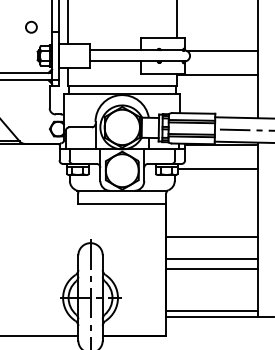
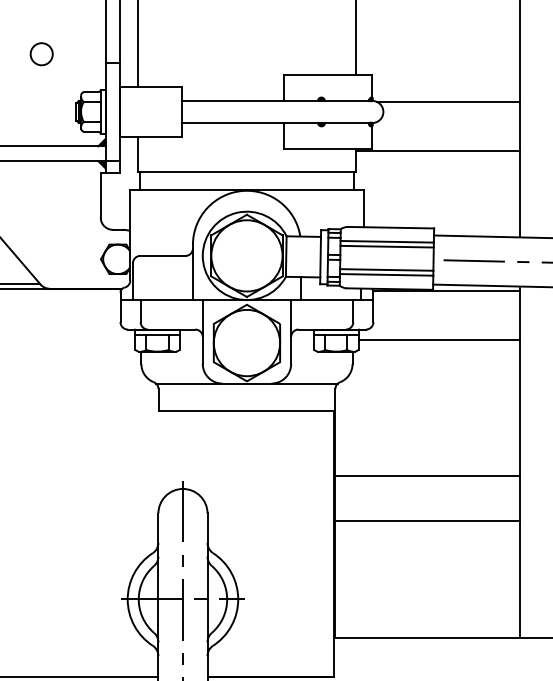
circle: (31, 26) -> (41, 52), moved
line: (211, 268) -> (426, 540), removed
line: (211, 310) -> (426, 624), removed

